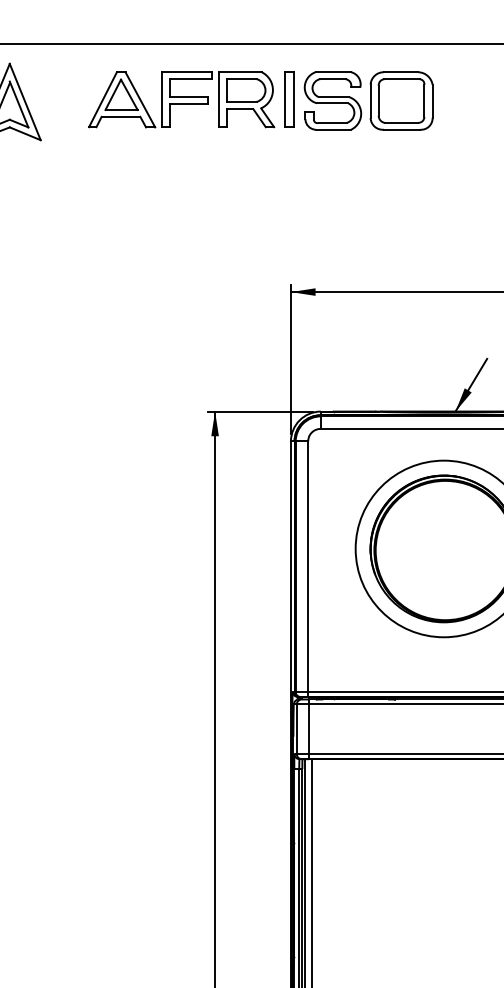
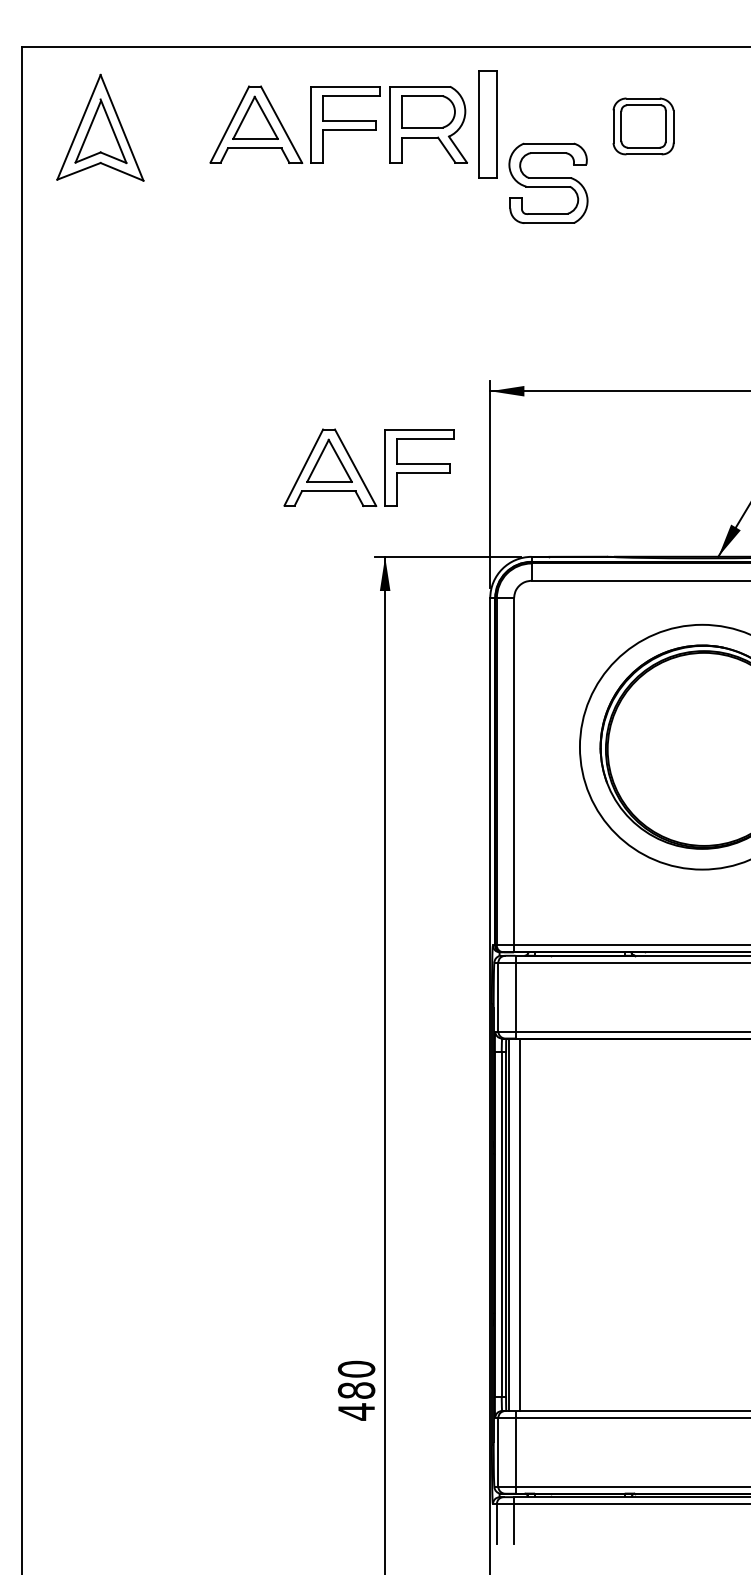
part: (288, 99) -> (487, 124), size x1.4
part: (332, 100) -> (548, 182), moved
part: (401, 101) -> (643, 126), size x0.7
part: (196, 350) -> (359, 472), added

